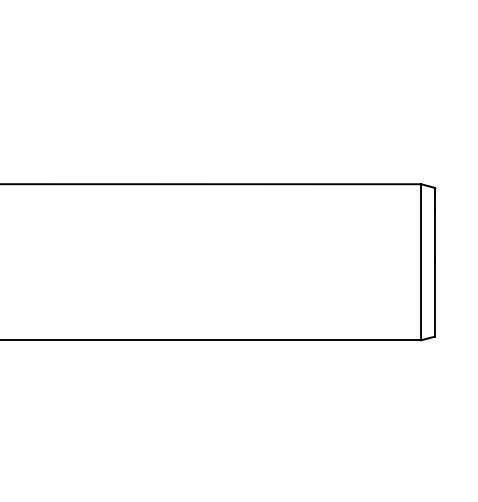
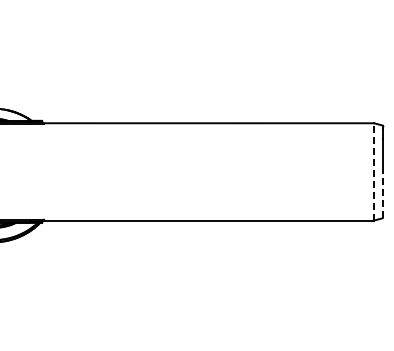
line: (421, 261) -> (374, 171), solid -> dashed
line: (434, 298) -> (382, 194), solid -> dashed

